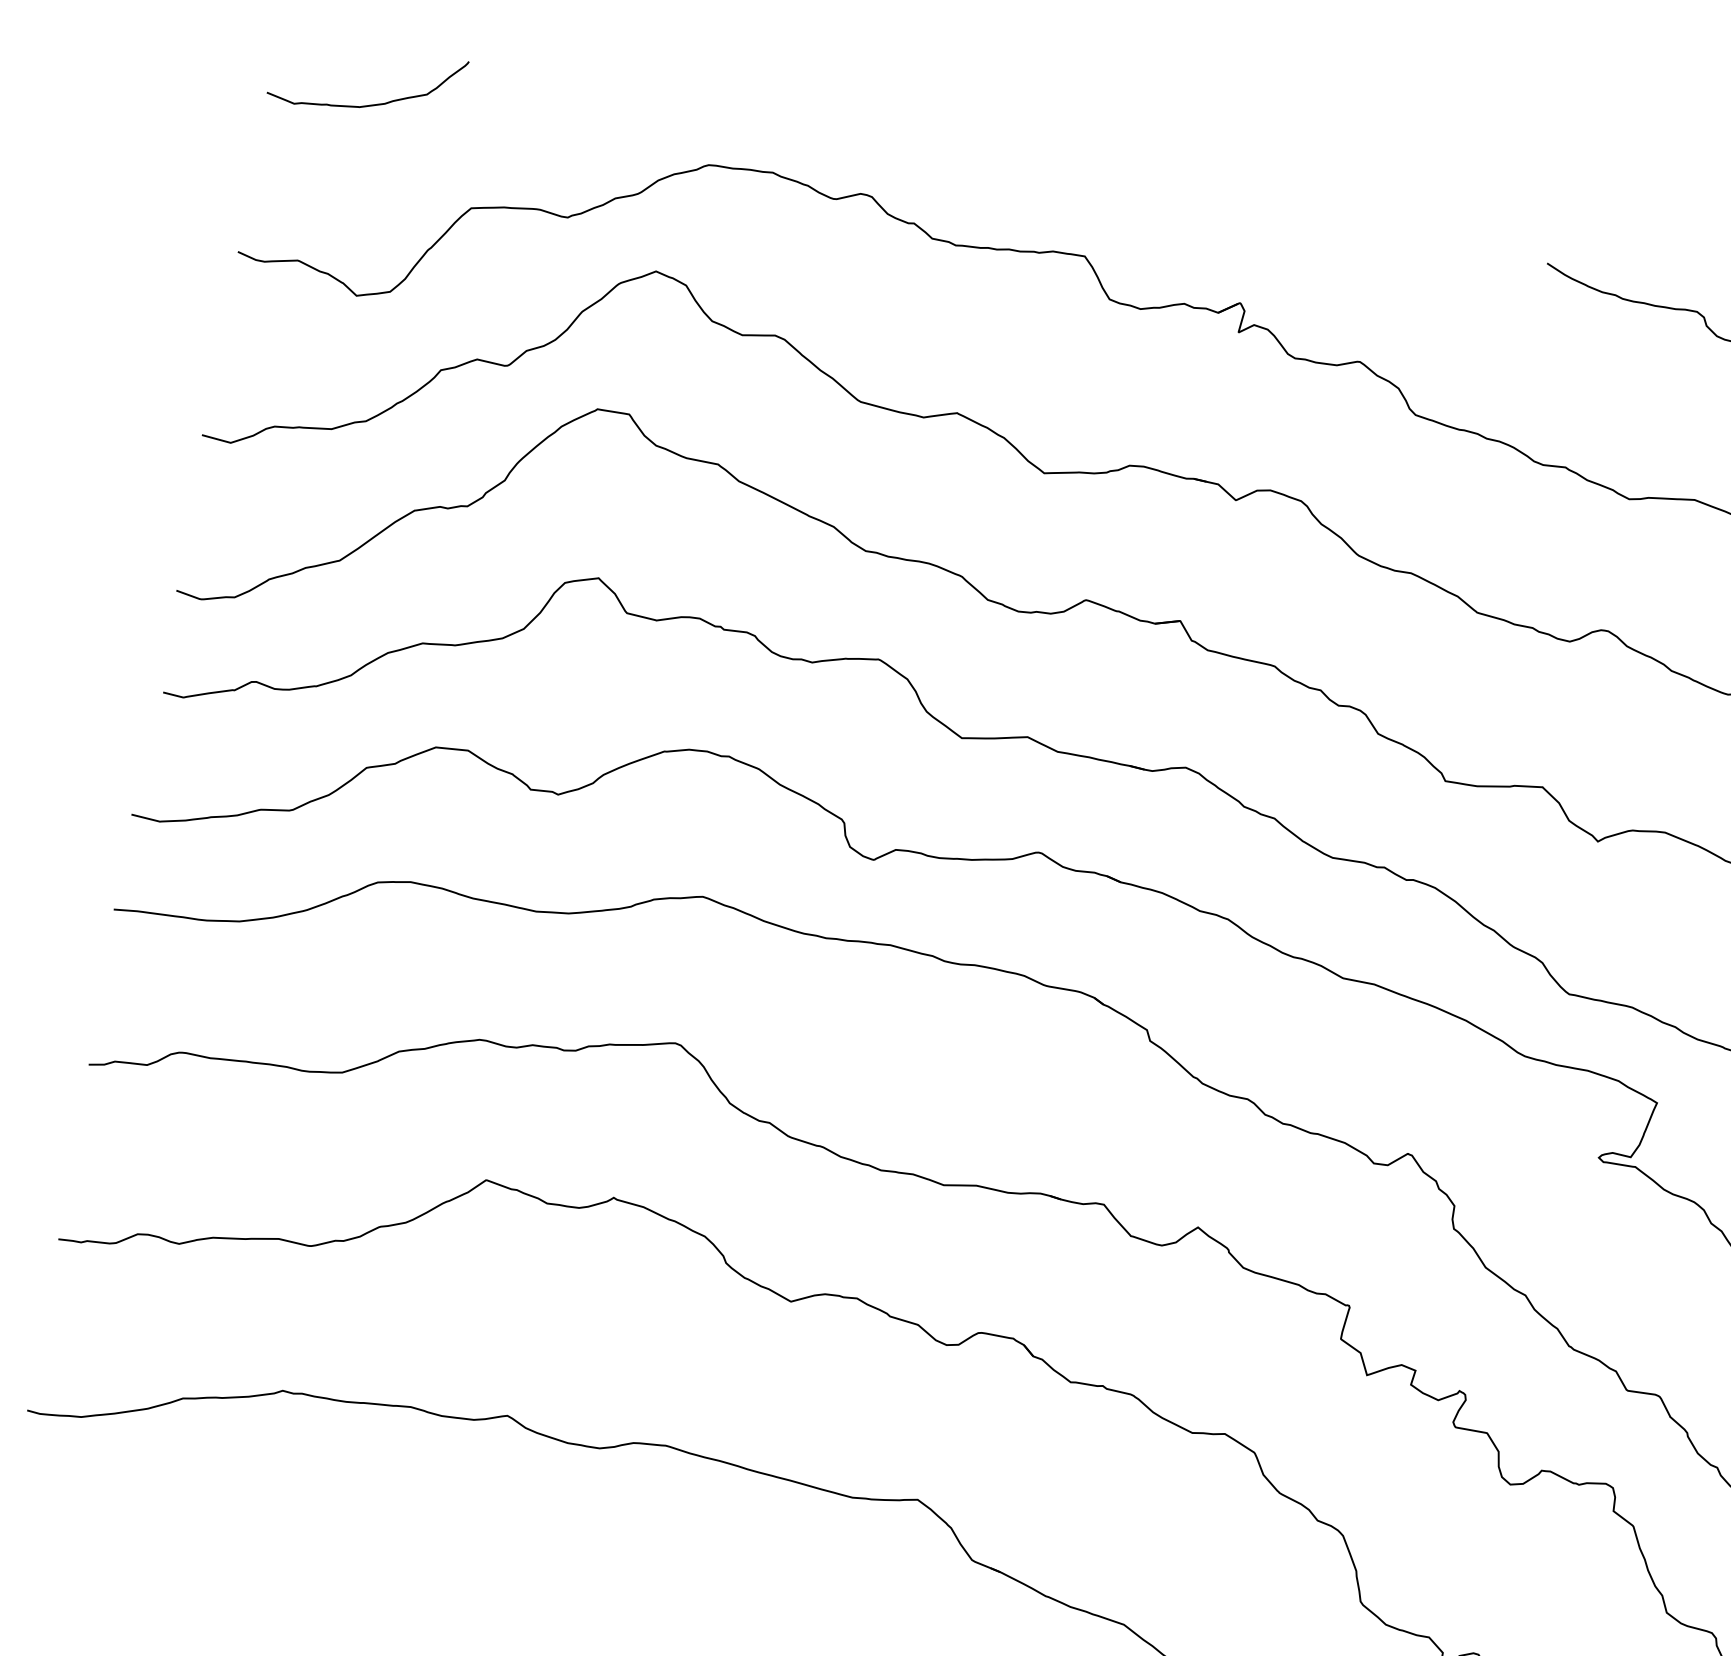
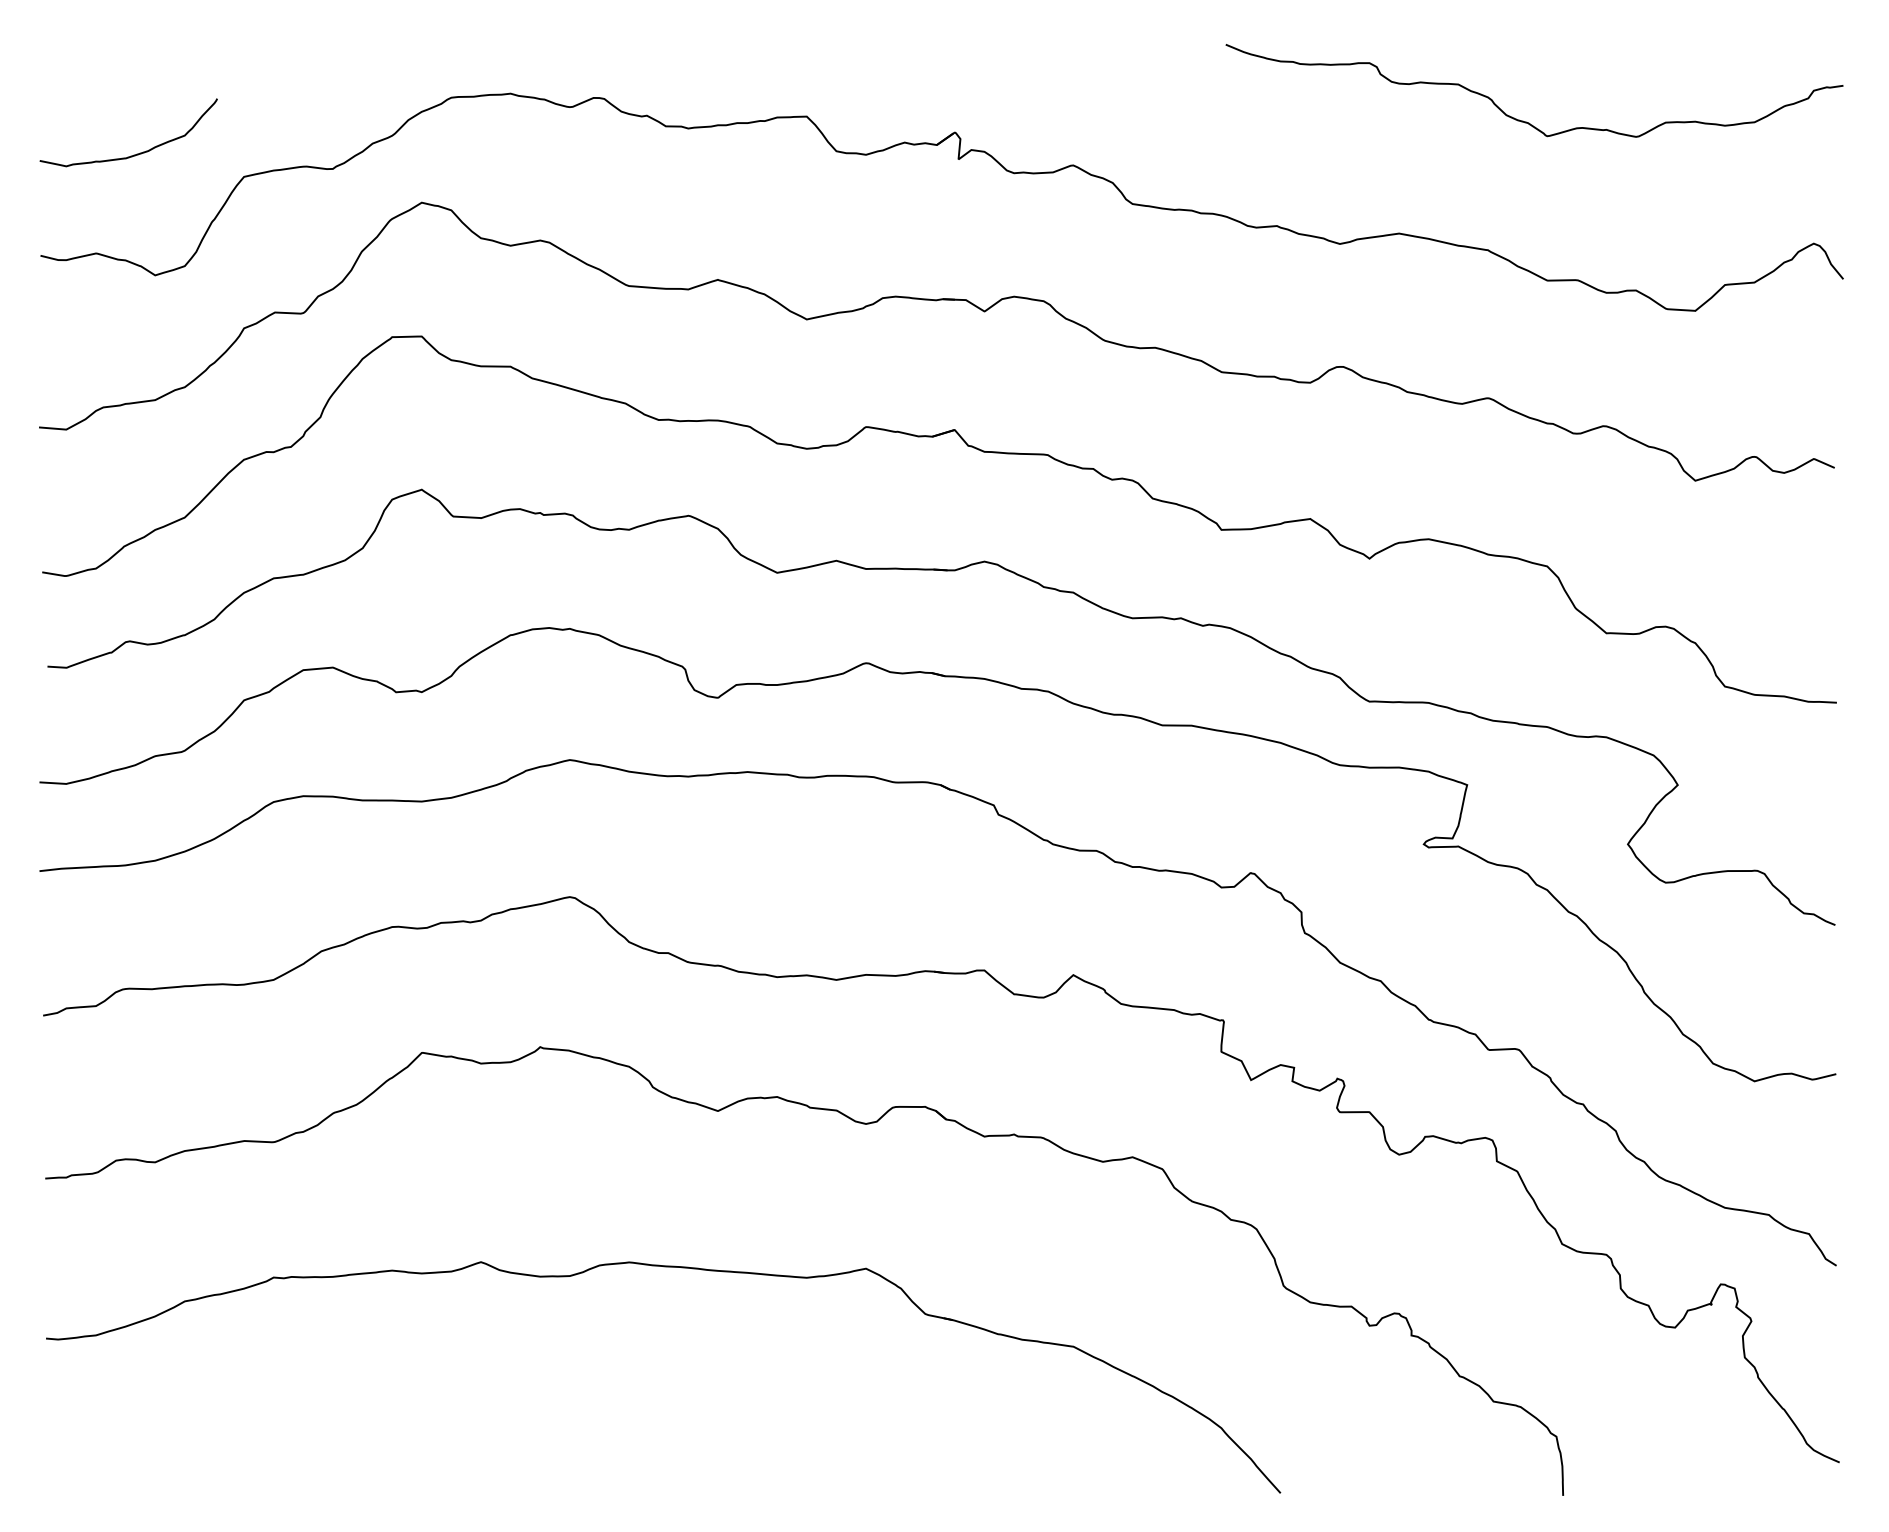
curve: (368, 104) -> (133, 154), moved

